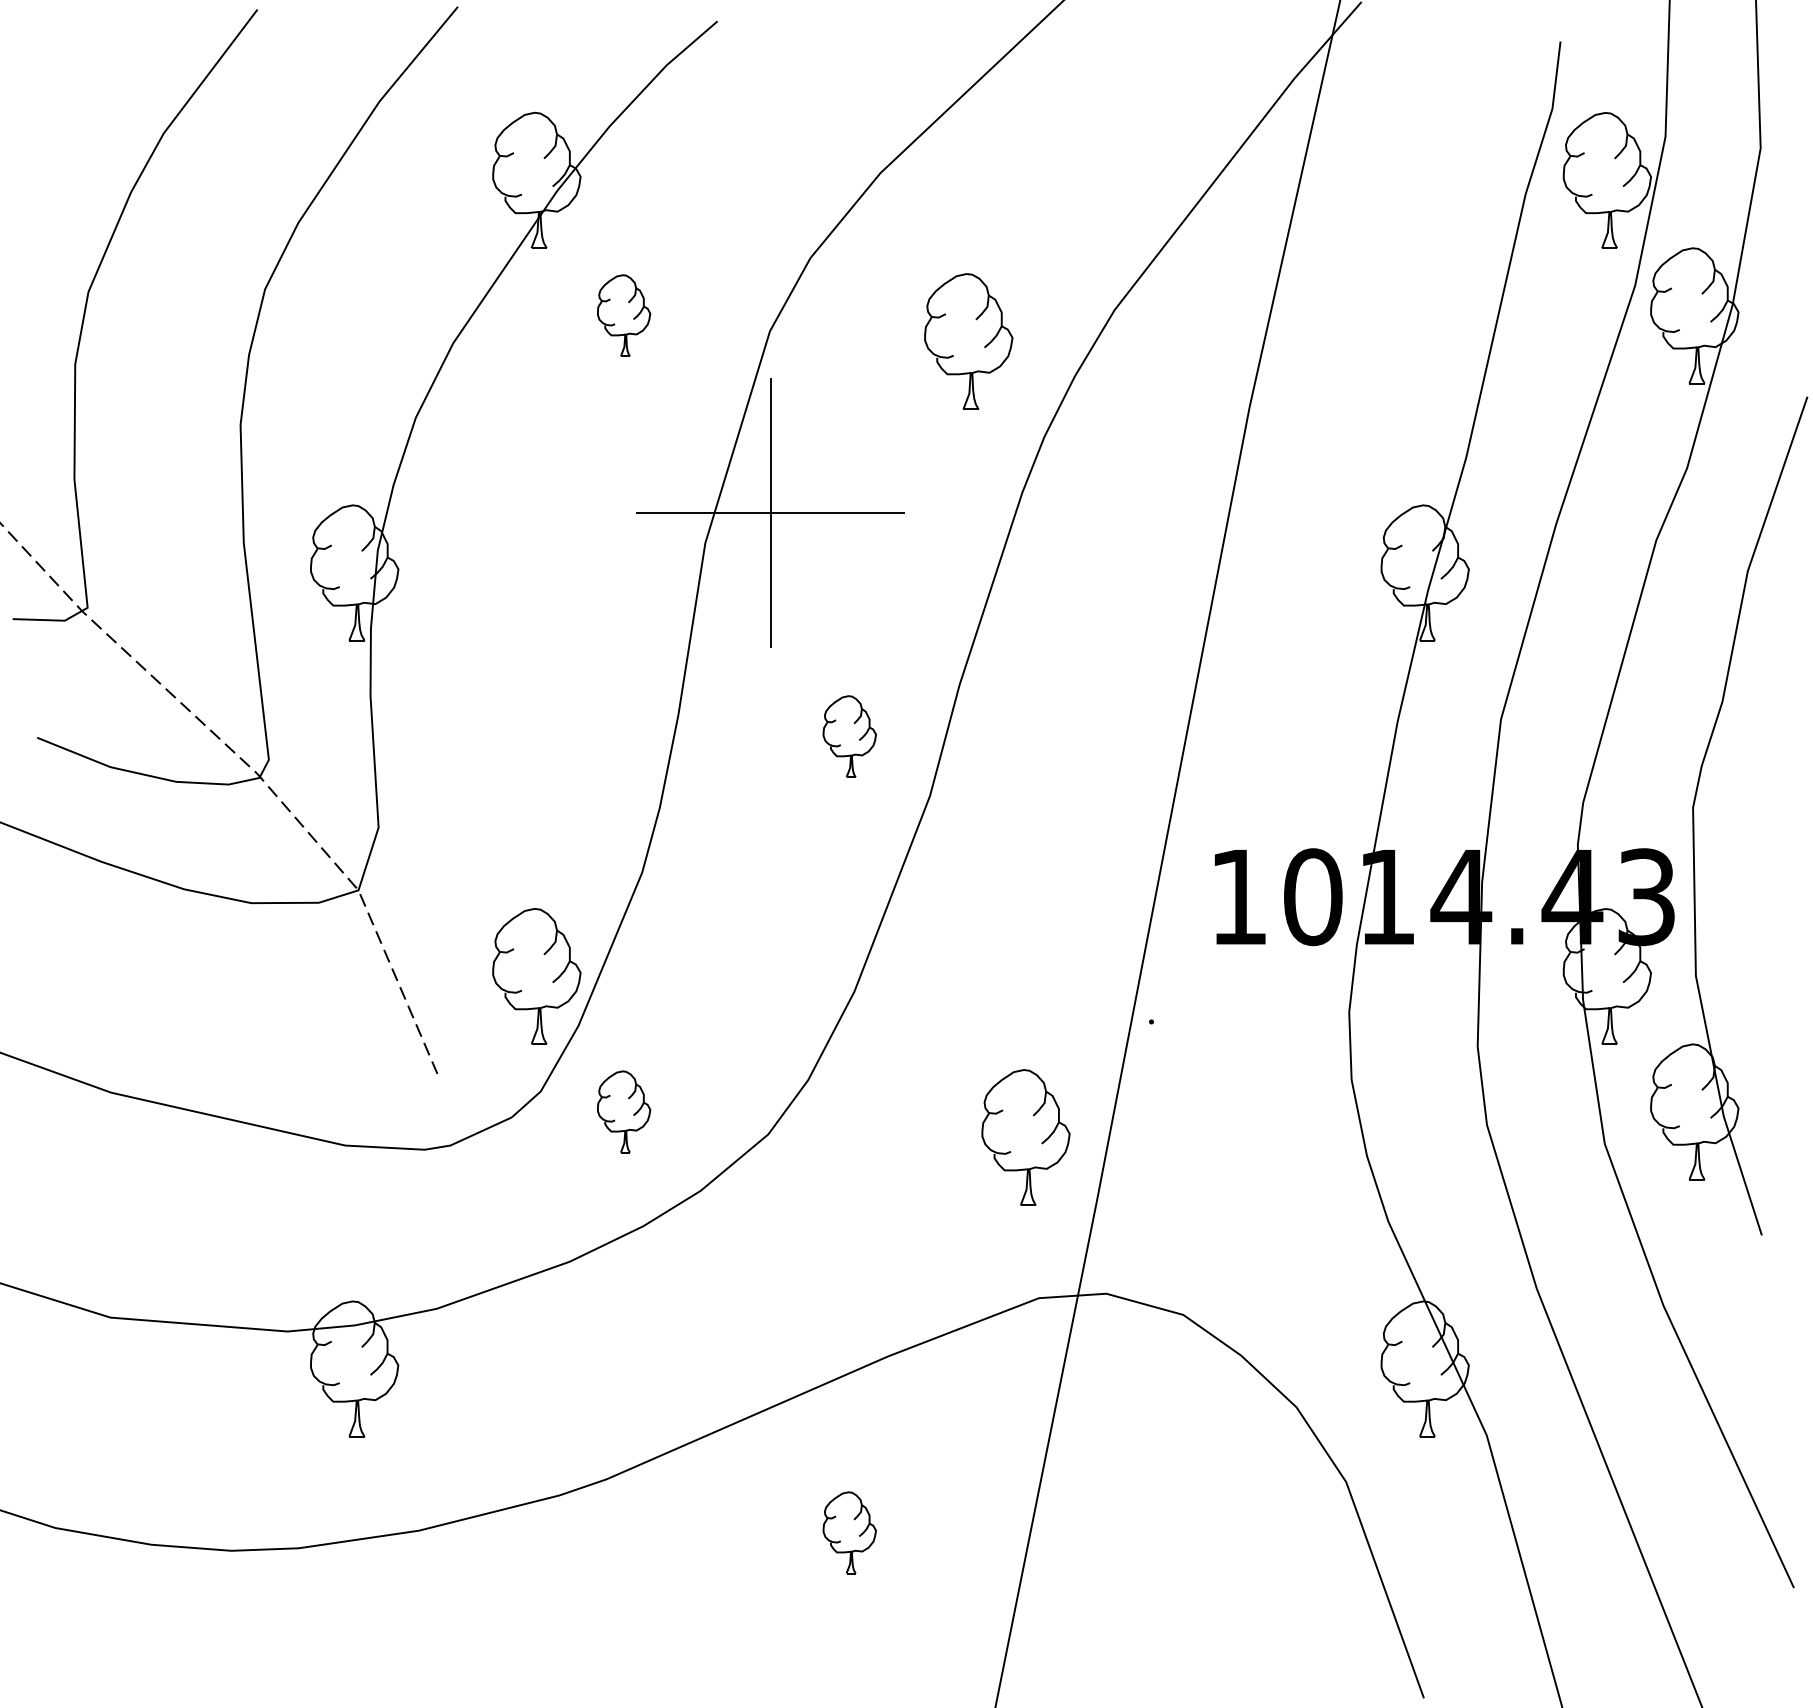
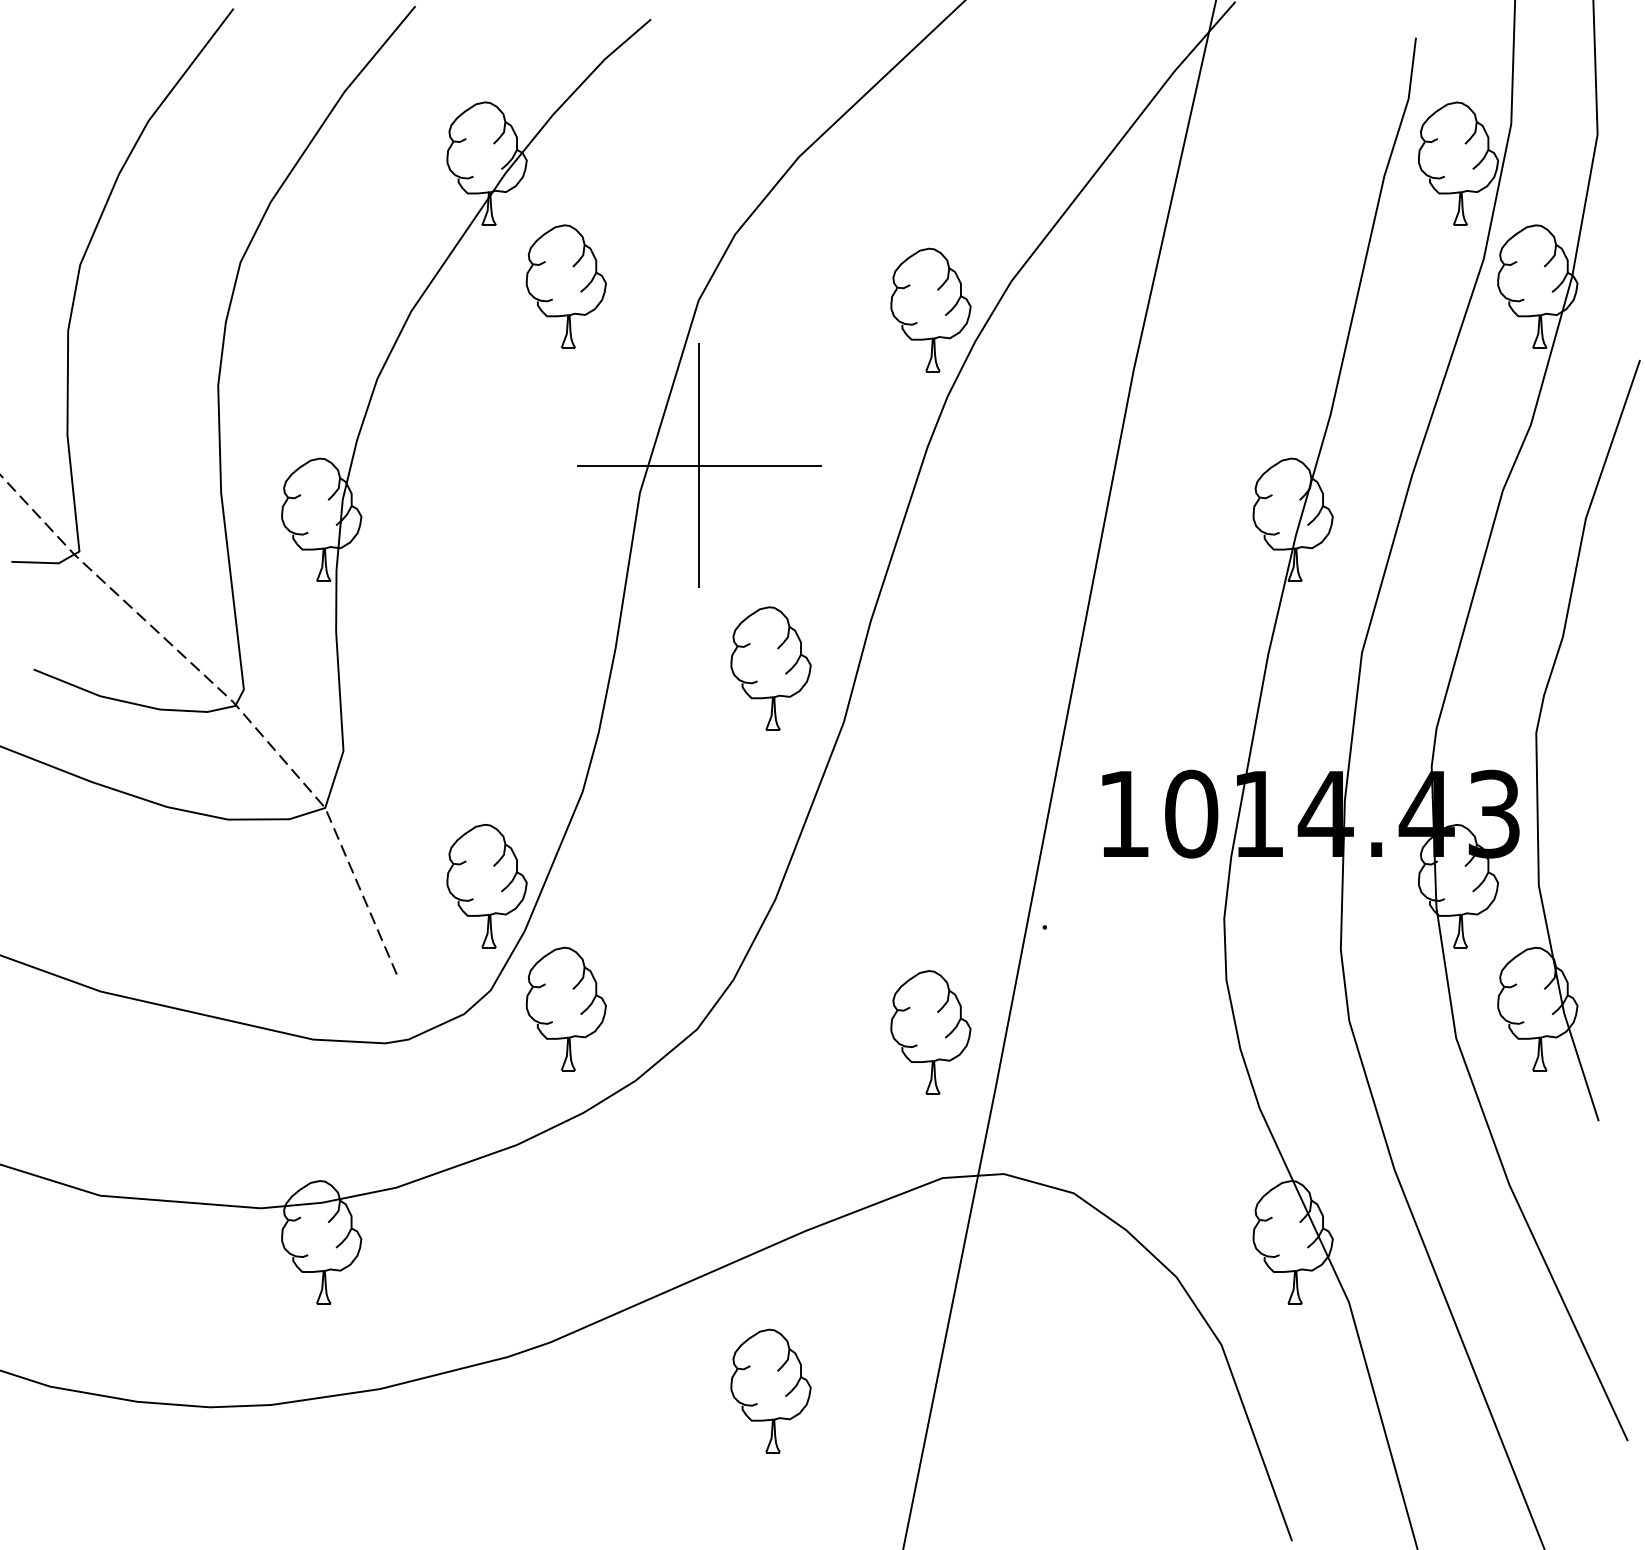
part: (623, 315) -> (565, 286), size x1.67
part: (968, 341) -> (930, 309), moved
part: (849, 736) -> (770, 668), size x1.67
part: (623, 1111) -> (565, 1008), size x1.67
part: (849, 1532) -> (770, 1390), size x1.67

